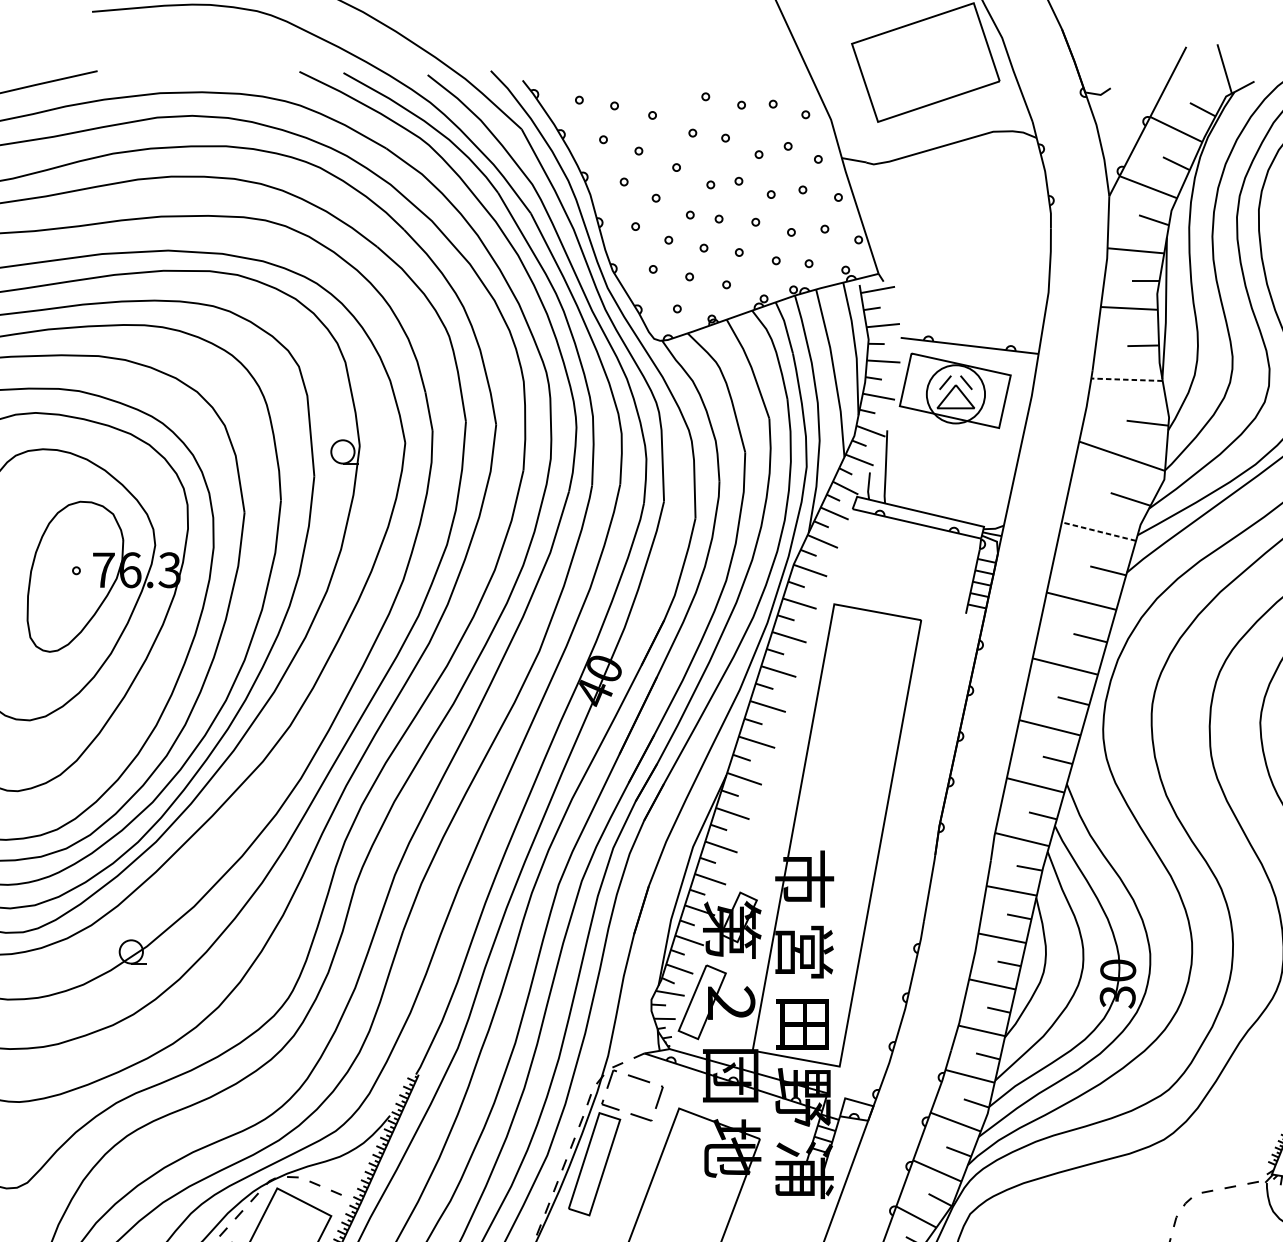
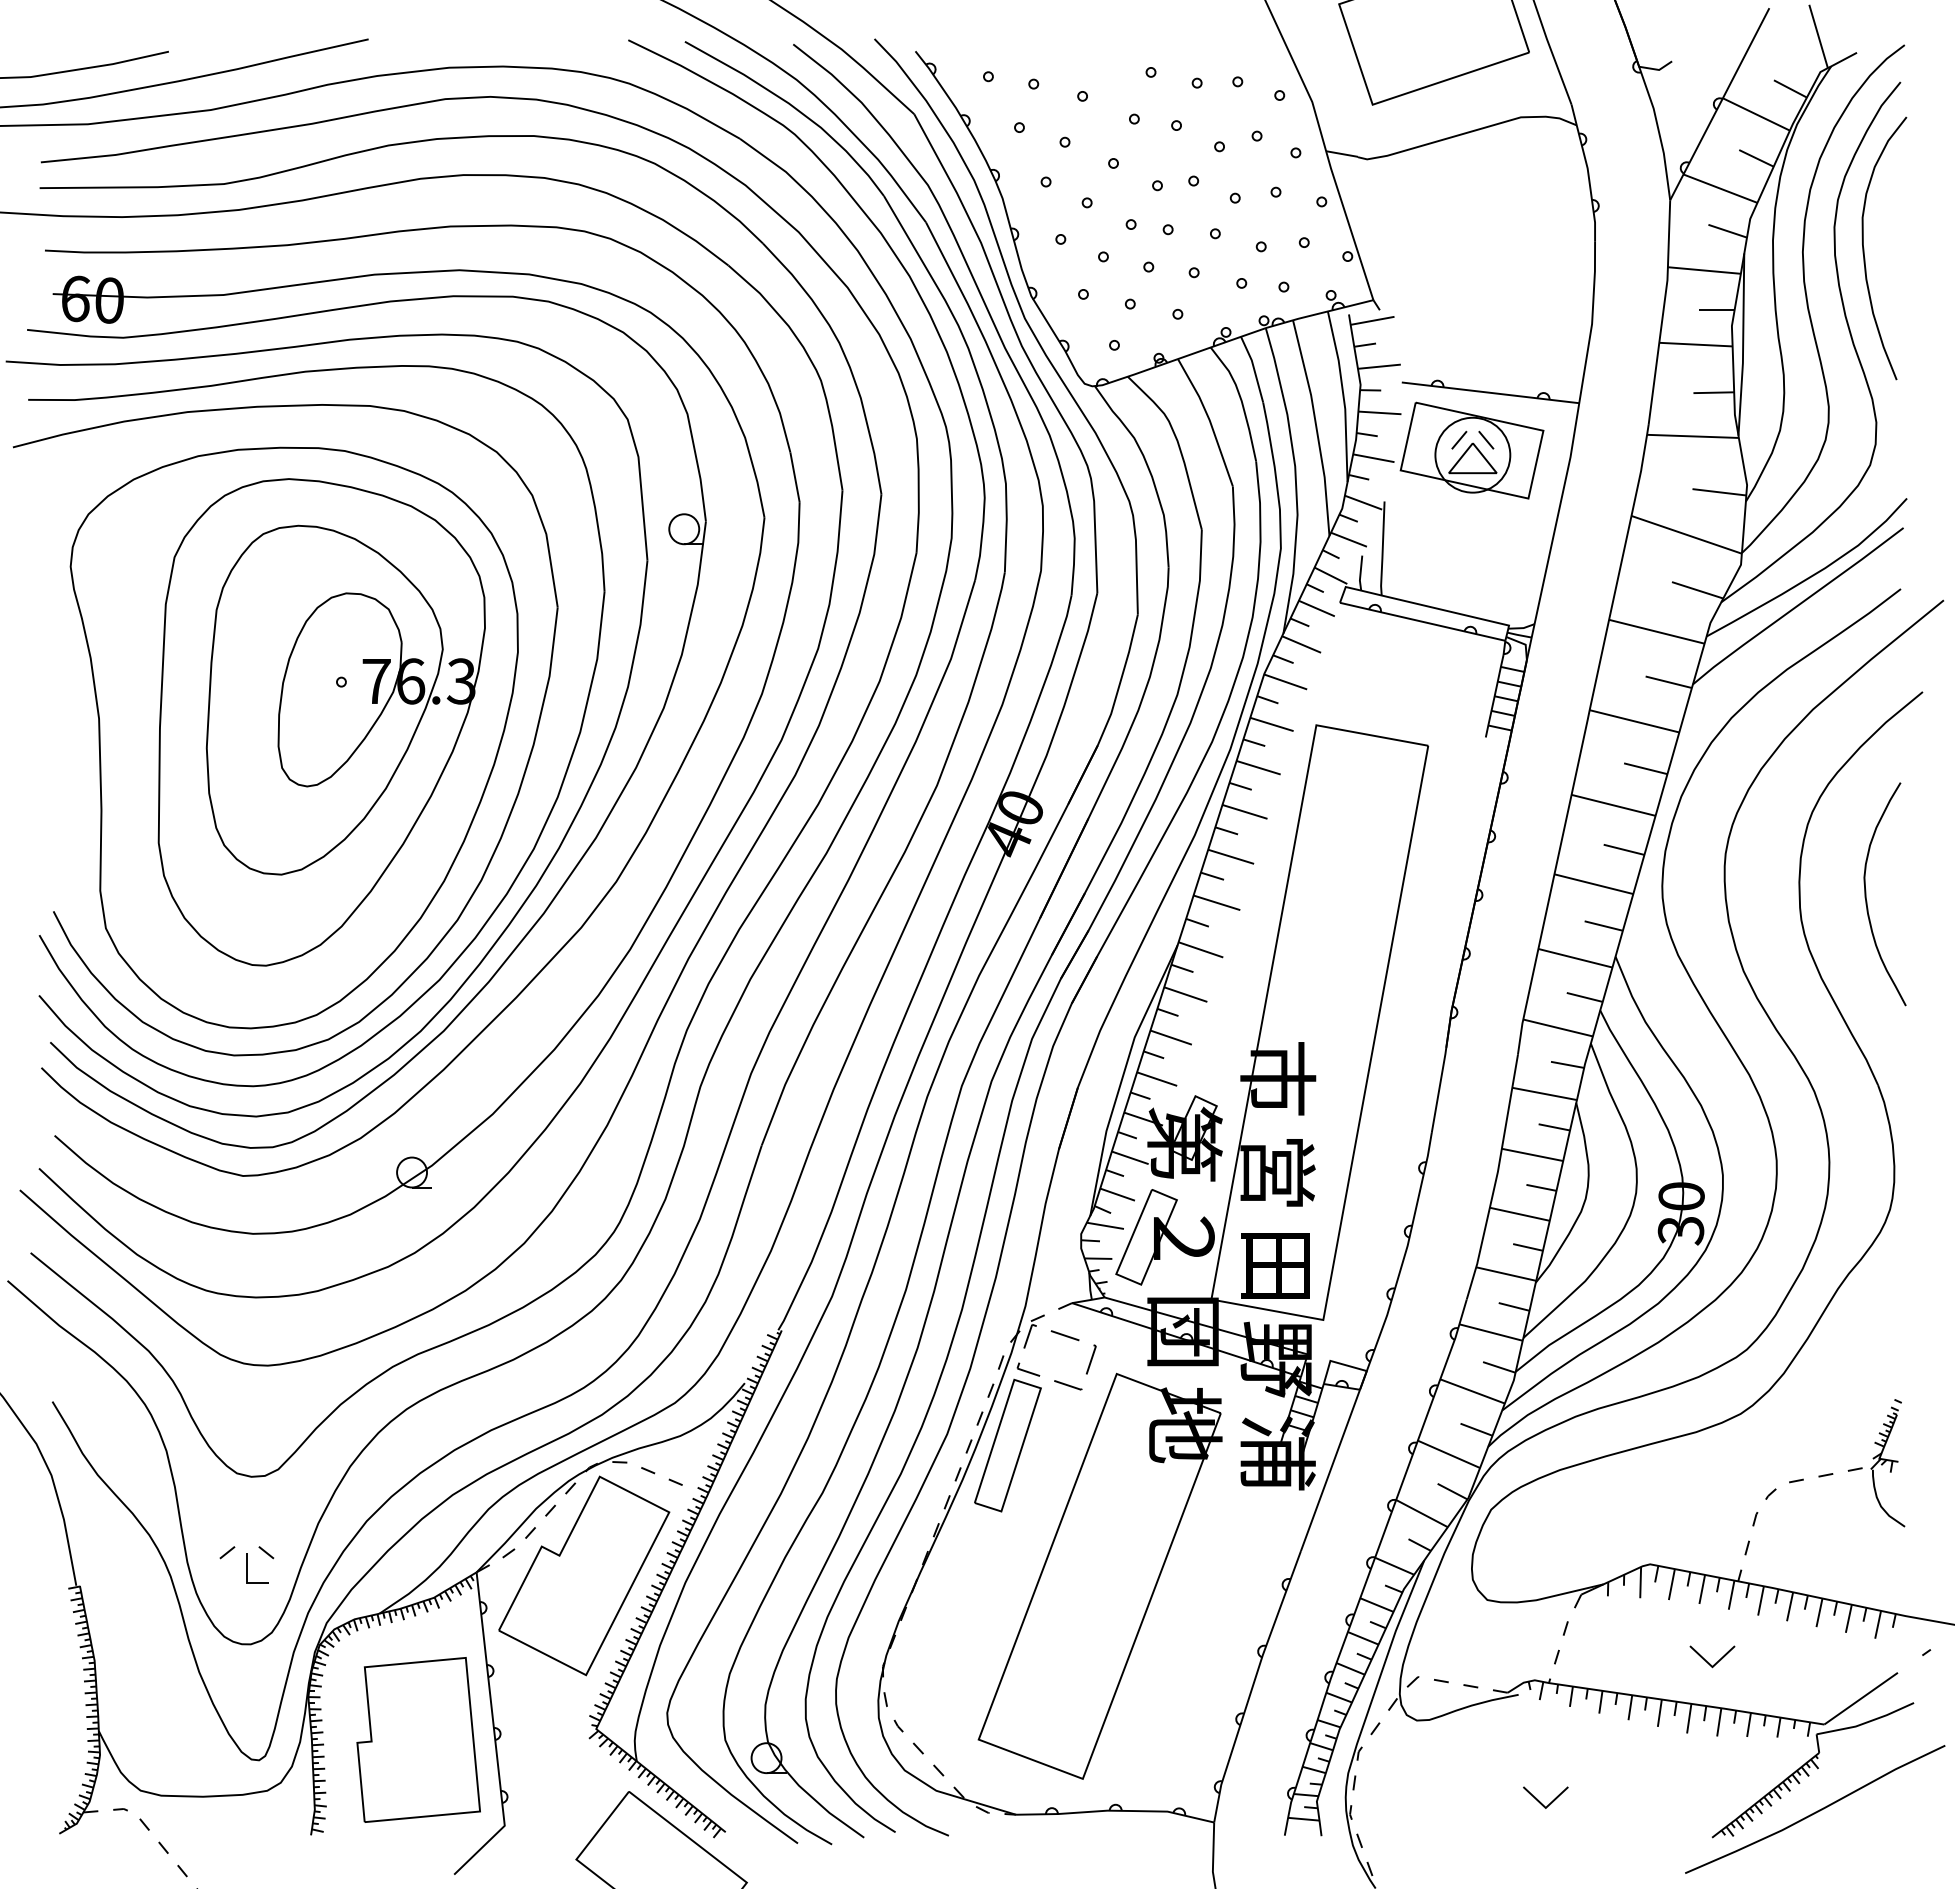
line: (1126, 379) -> (1692, 436), dashed -> solid
line: (1098, 531) -> (1656, 631), dashed -> solid

